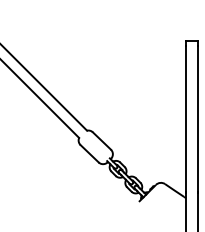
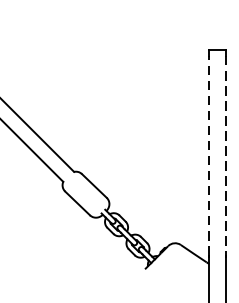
line: (186, 118) -> (210, 155), solid -> dashed
line: (198, 119) -> (226, 156), solid -> dashed

